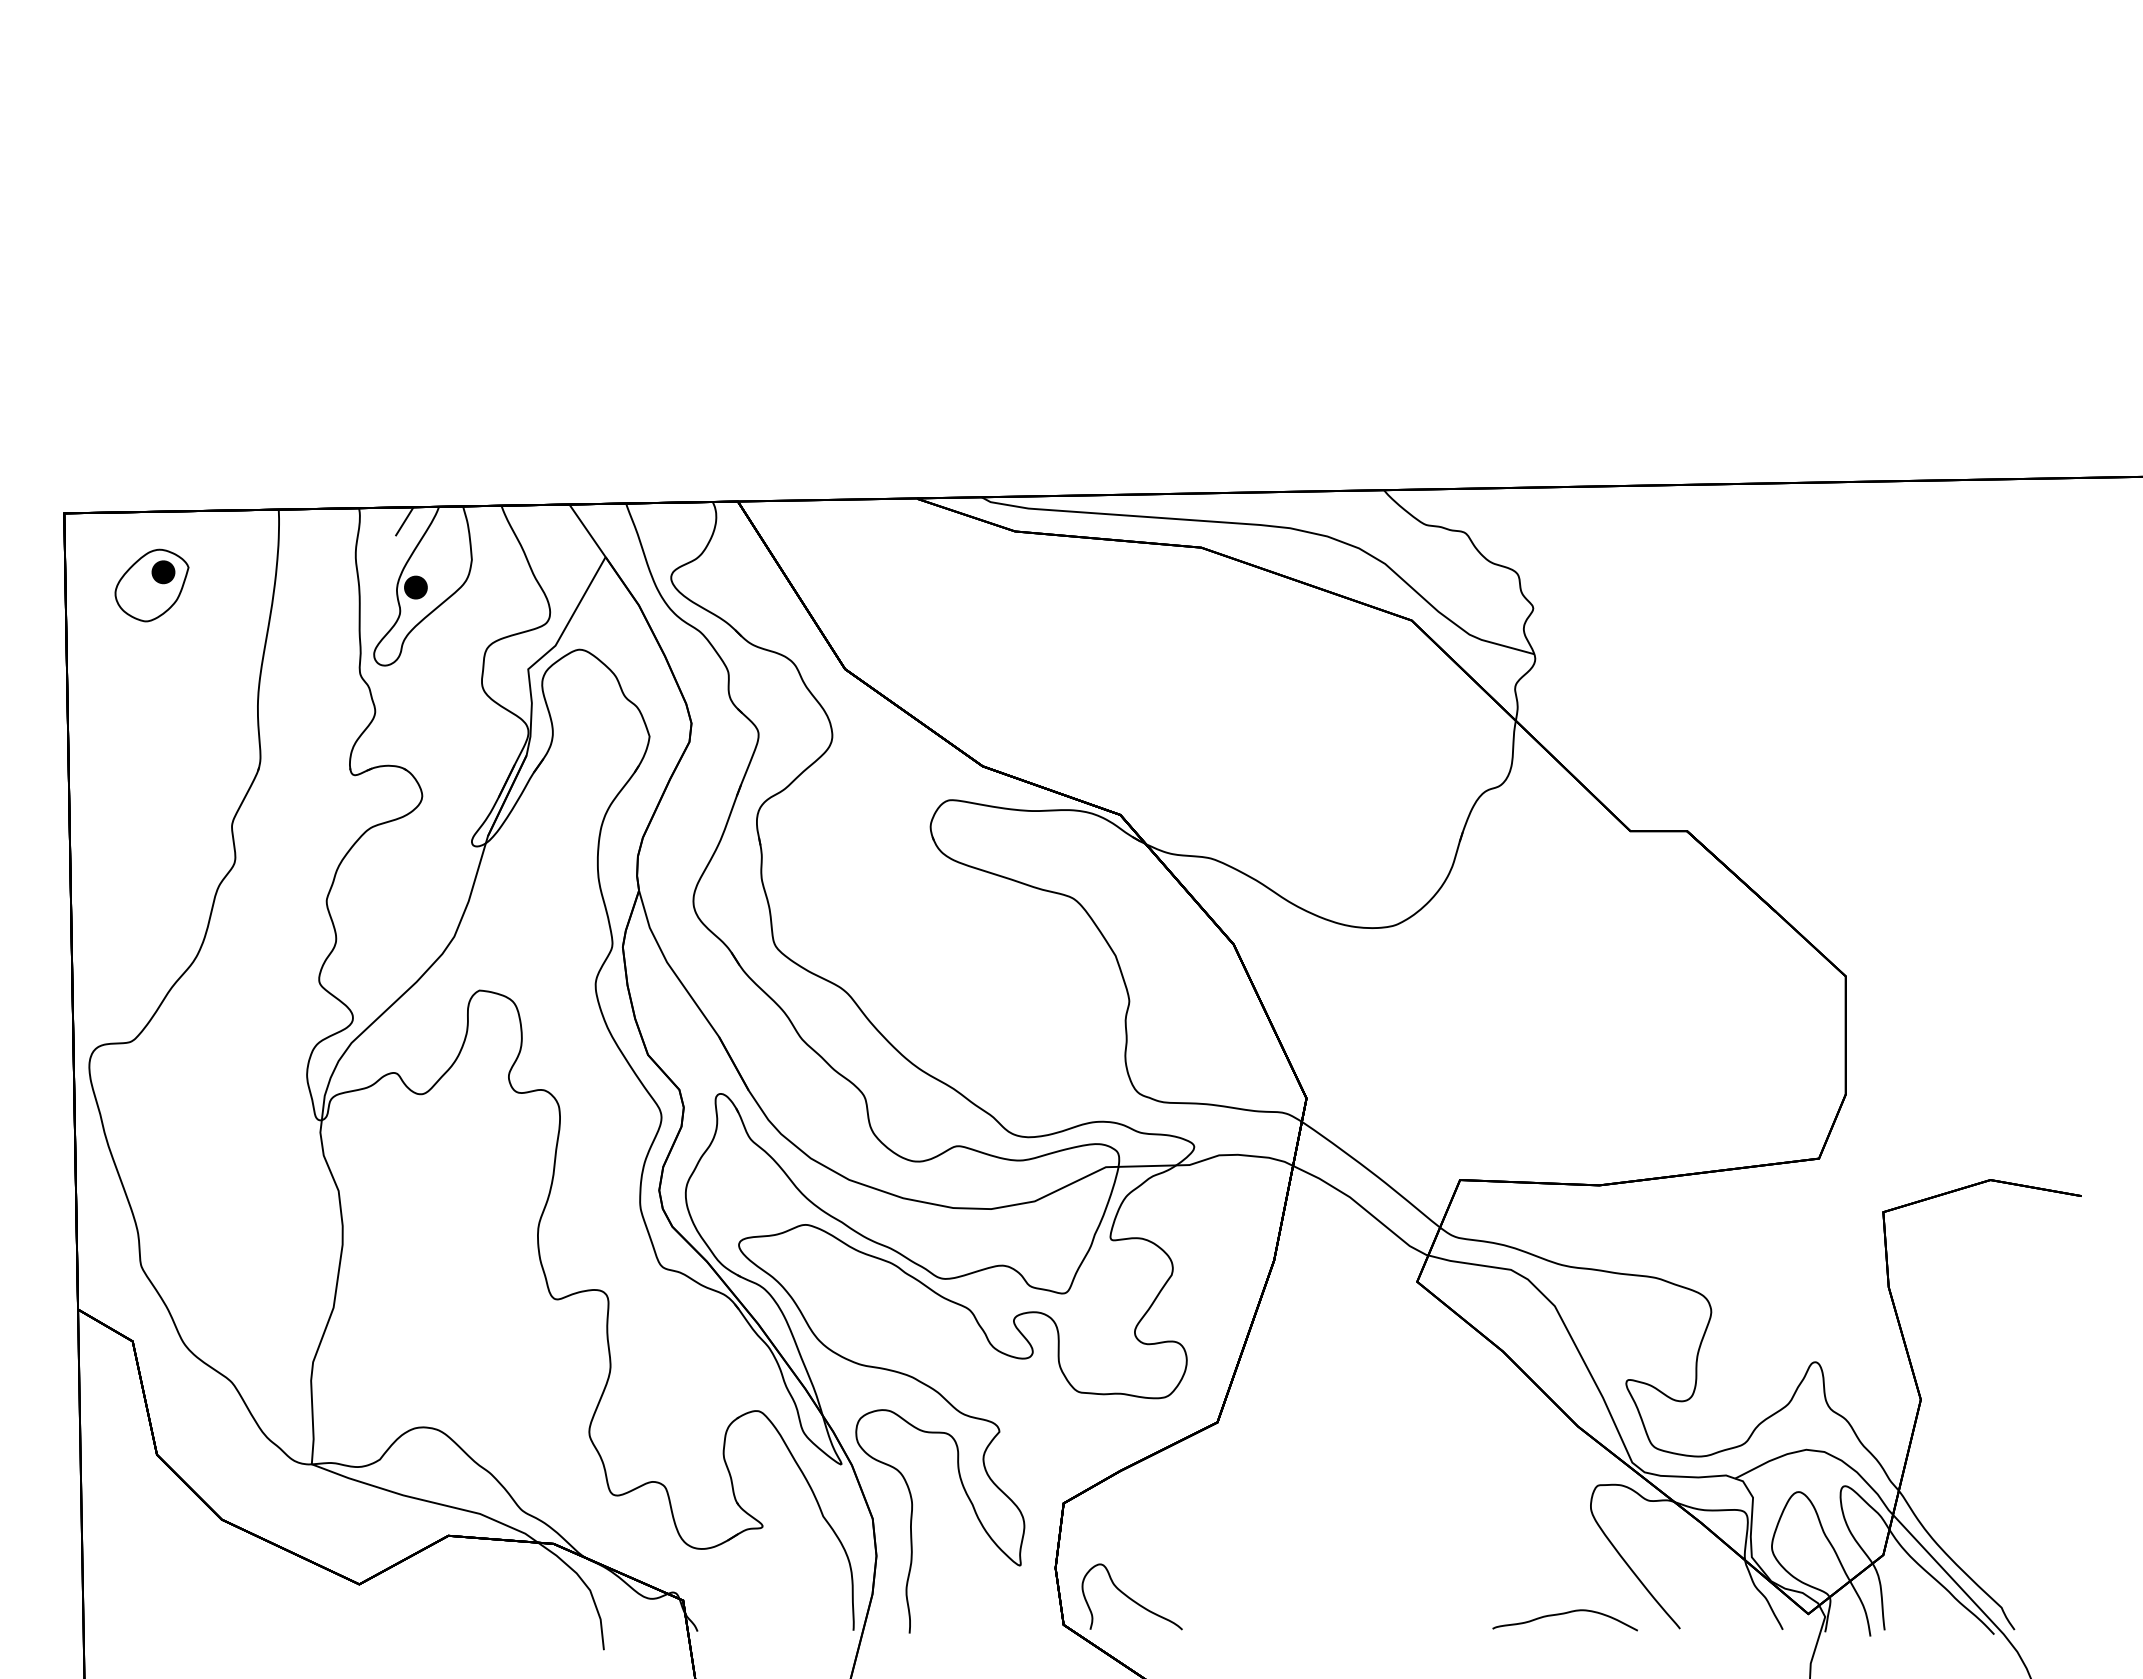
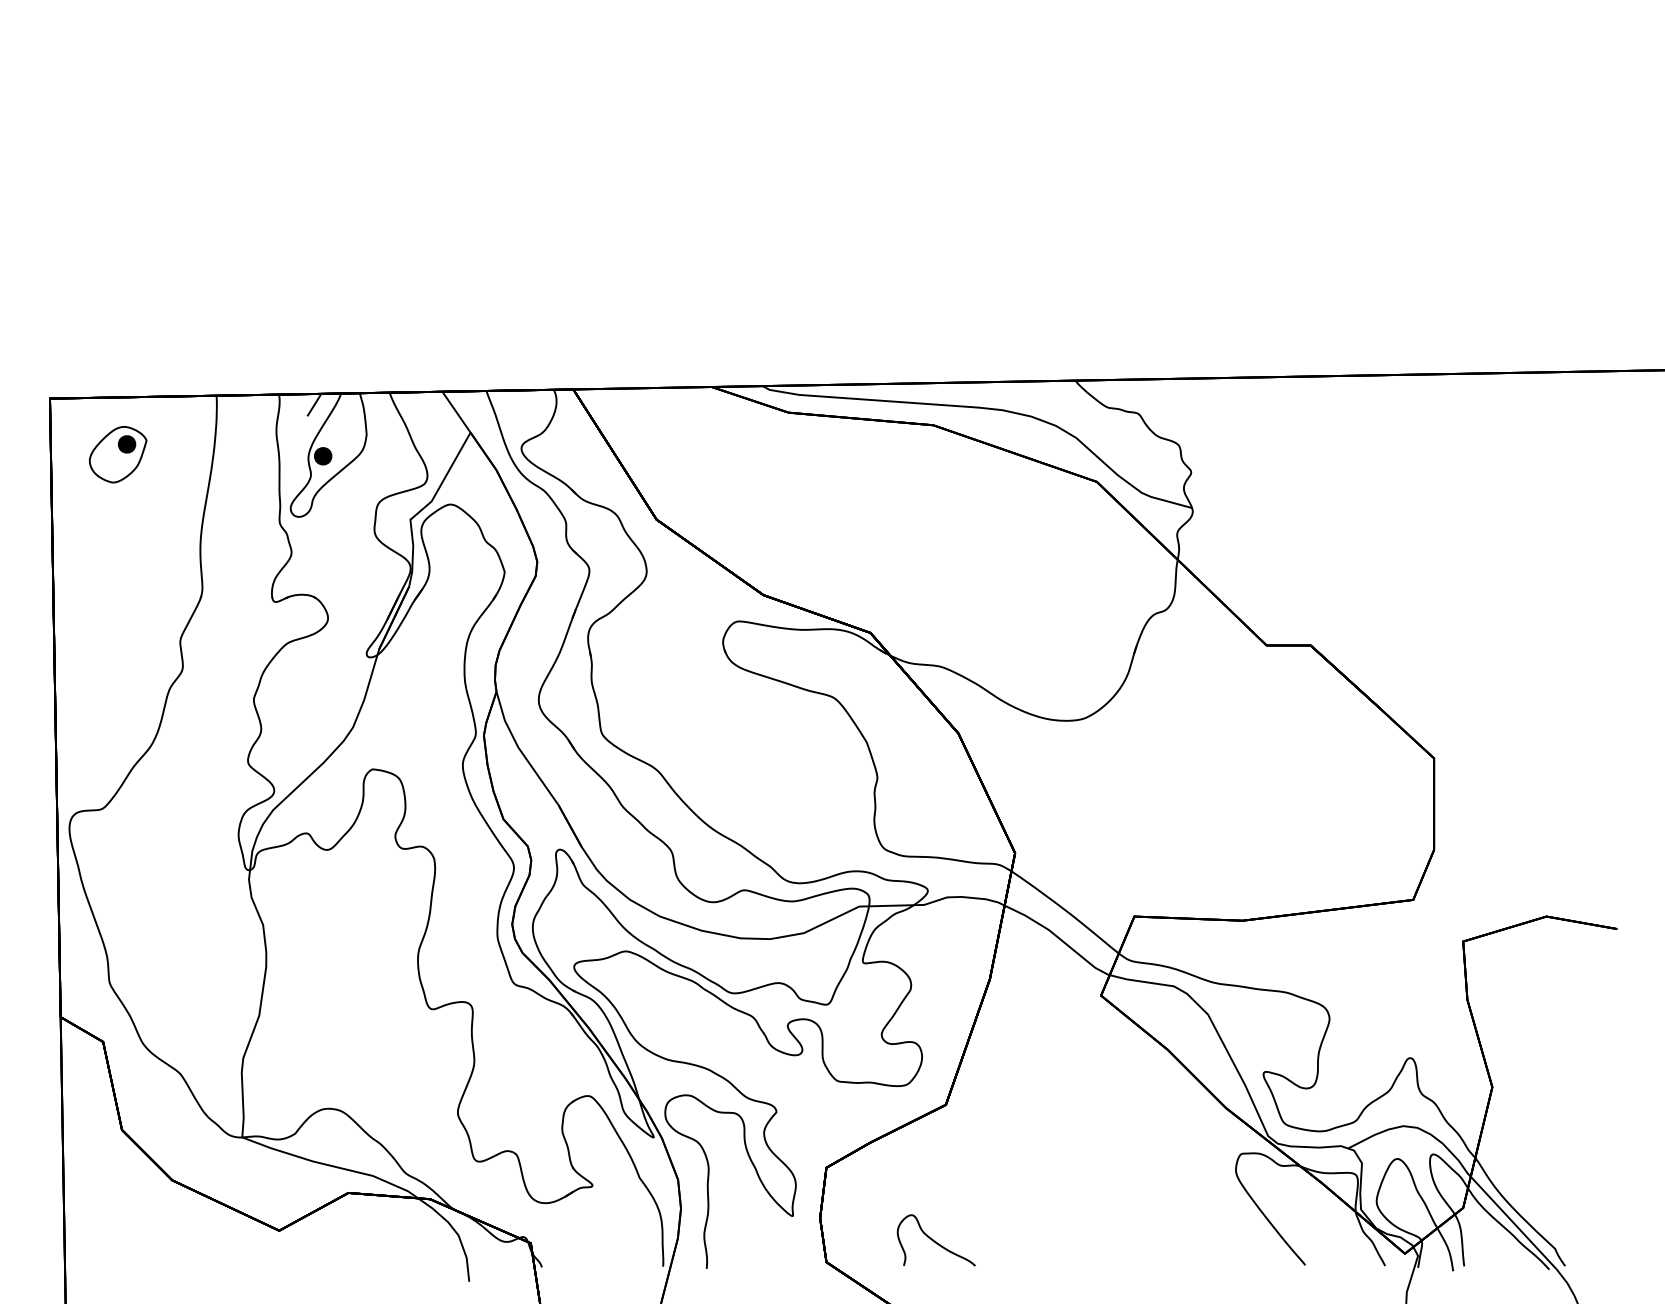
curve: (1130, 1597) -> (935, 1240), moved
curve: (1564, 1614) -> (1215, 1254), removed

